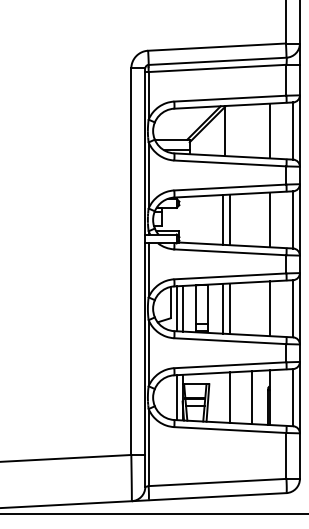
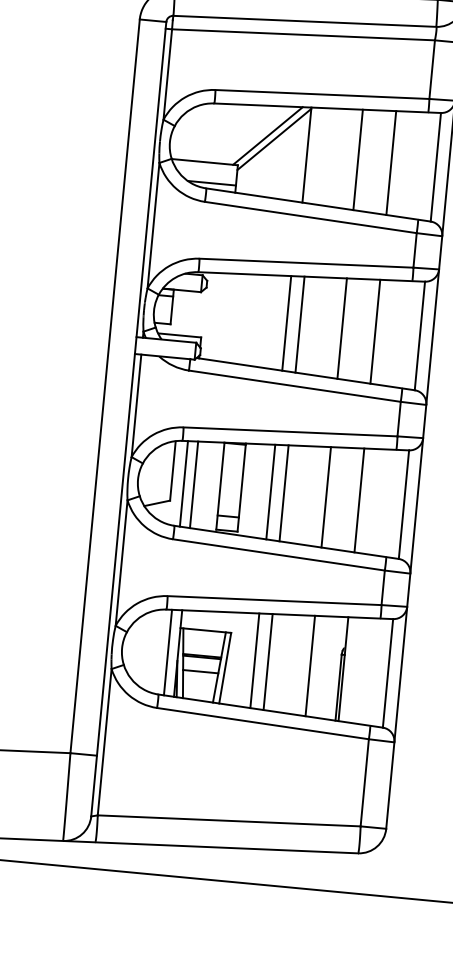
line: (252, 130) -> (358, 158), added
line: (252, 219) -> (342, 327), added
line: (252, 308) -> (326, 496), added
line: (223, 397) -> (255, 660), added

